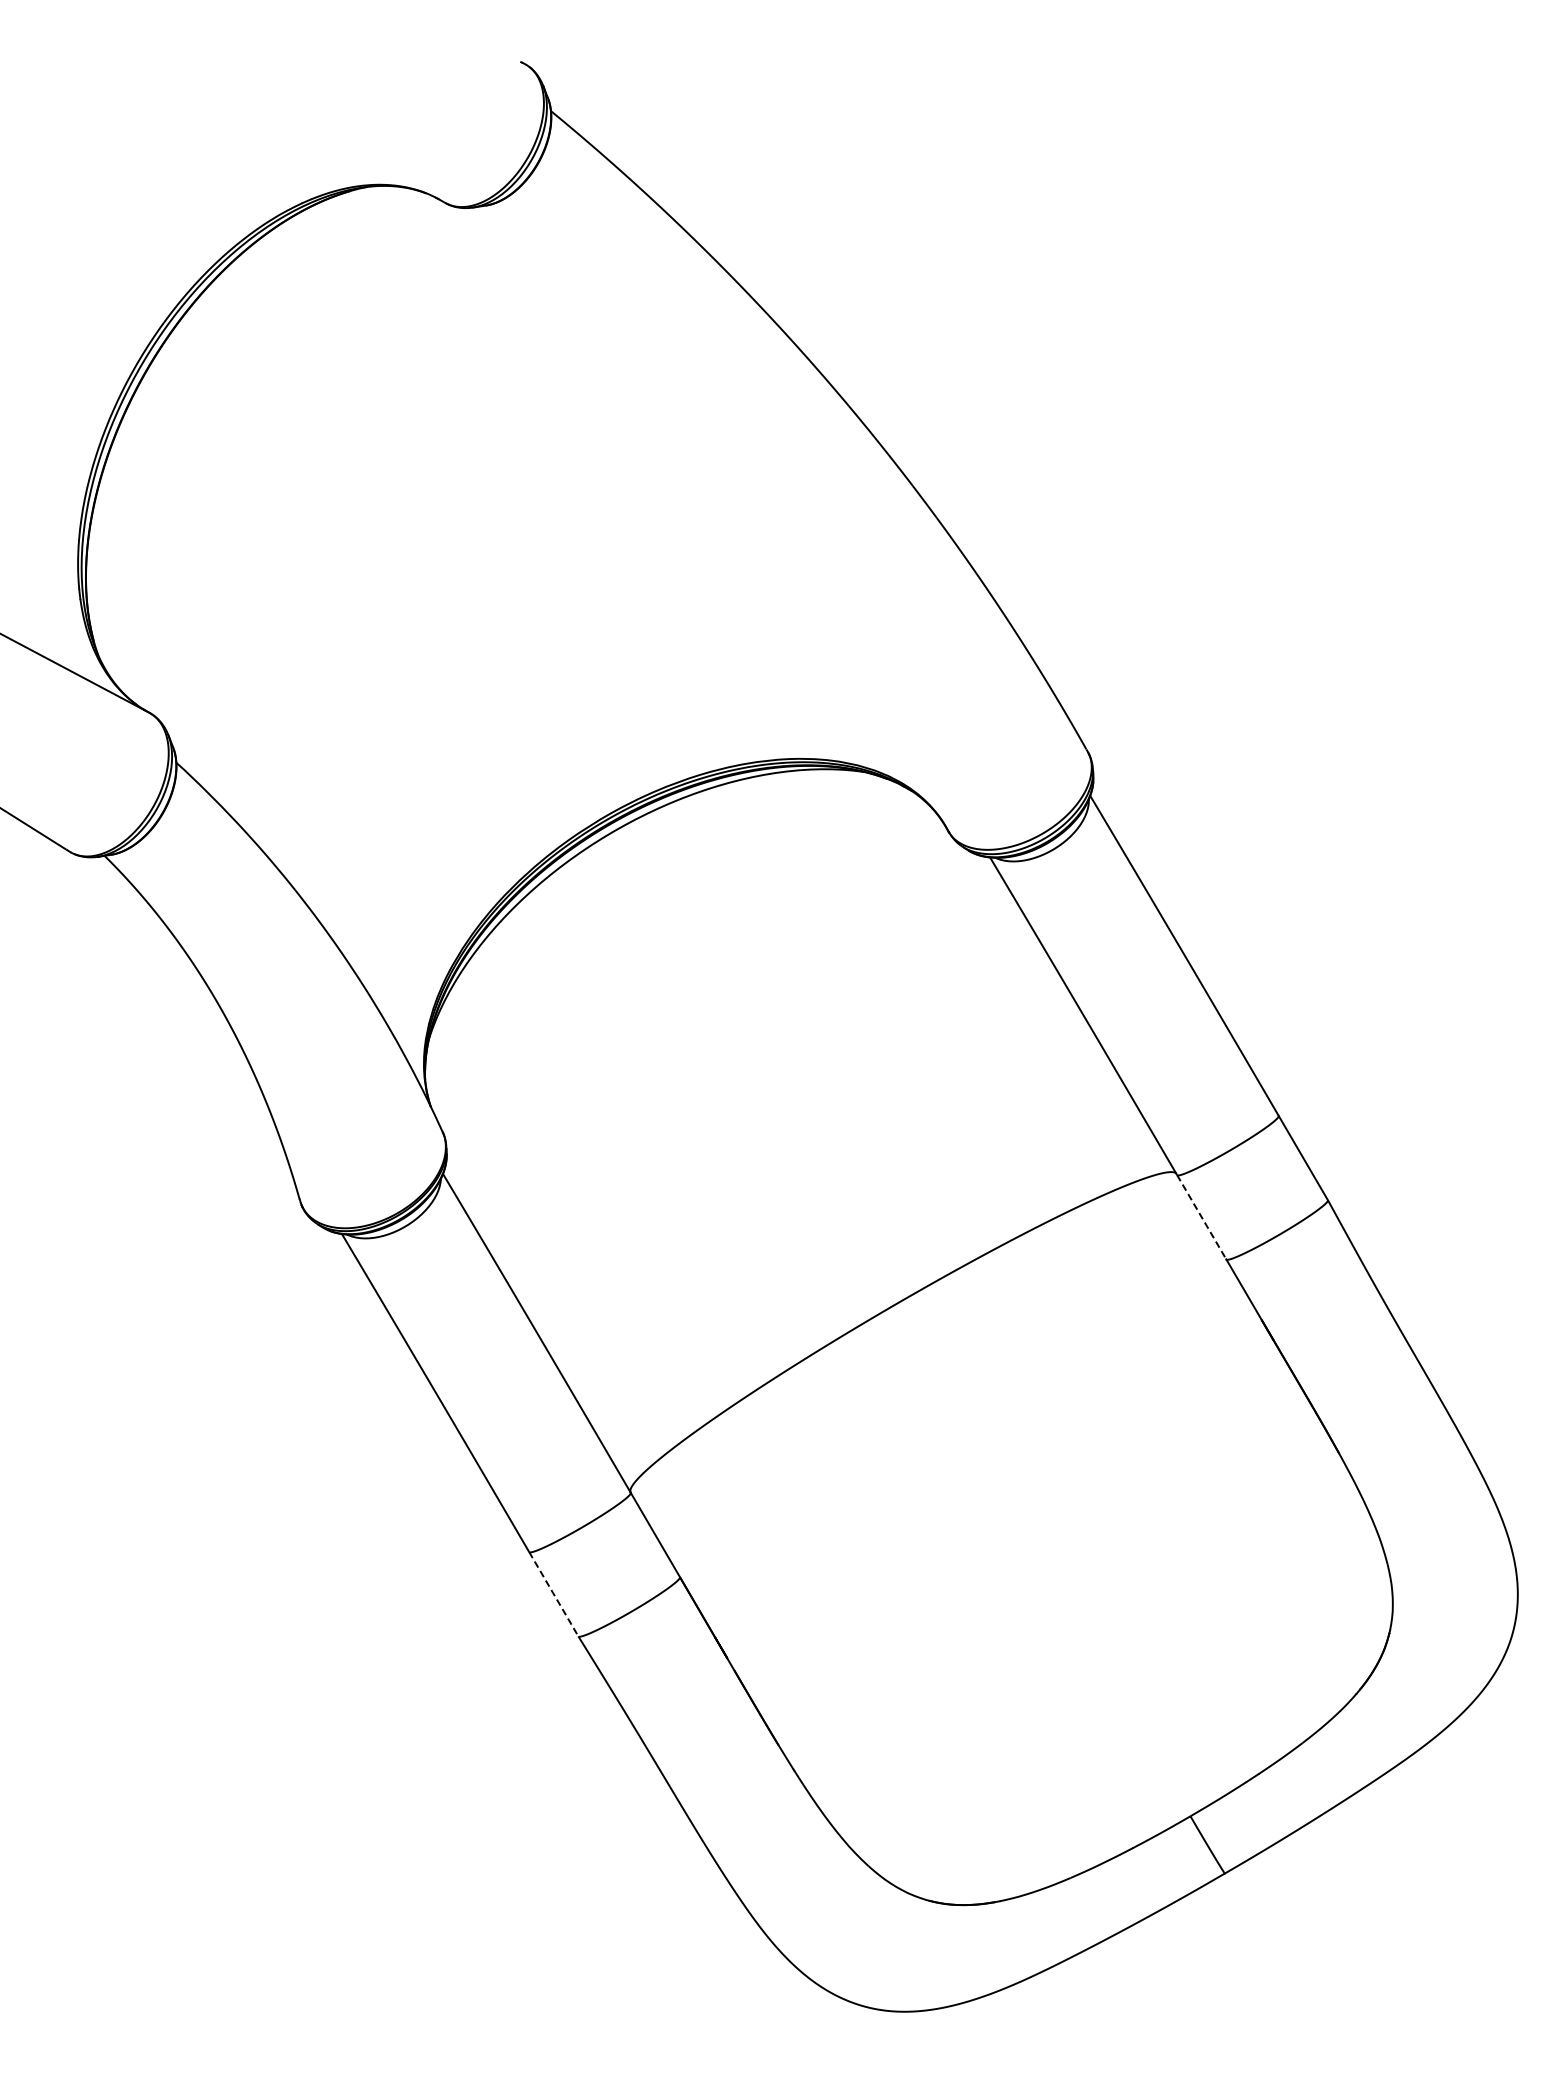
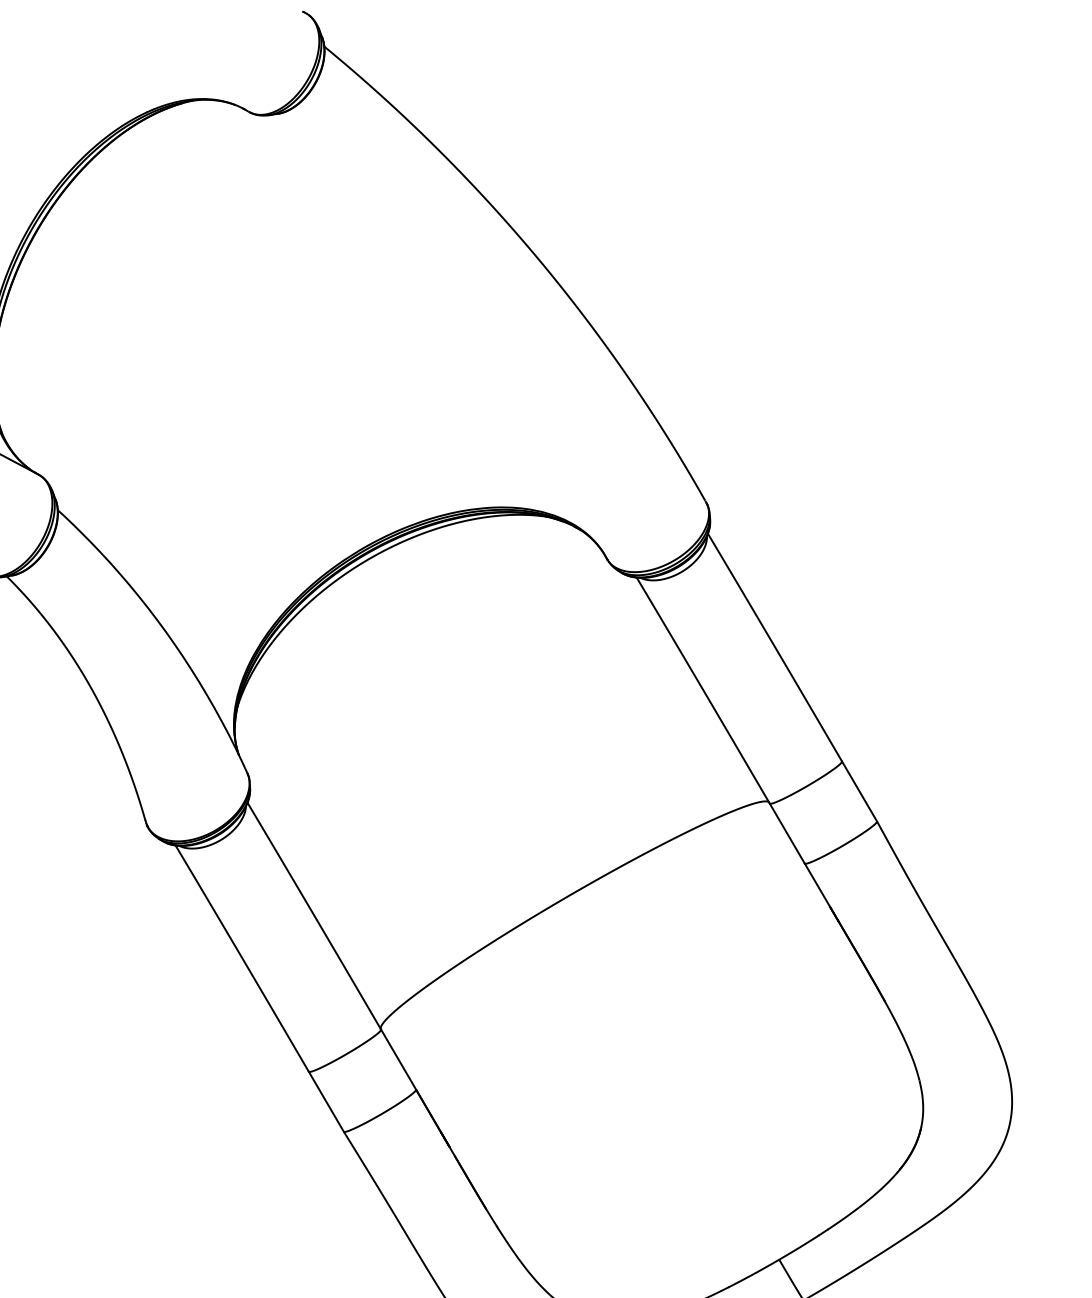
line: (1201, 1217) -> (787, 833), dashed -> solid
line: (553, 1594) -> (326, 1101), dashed -> solid

